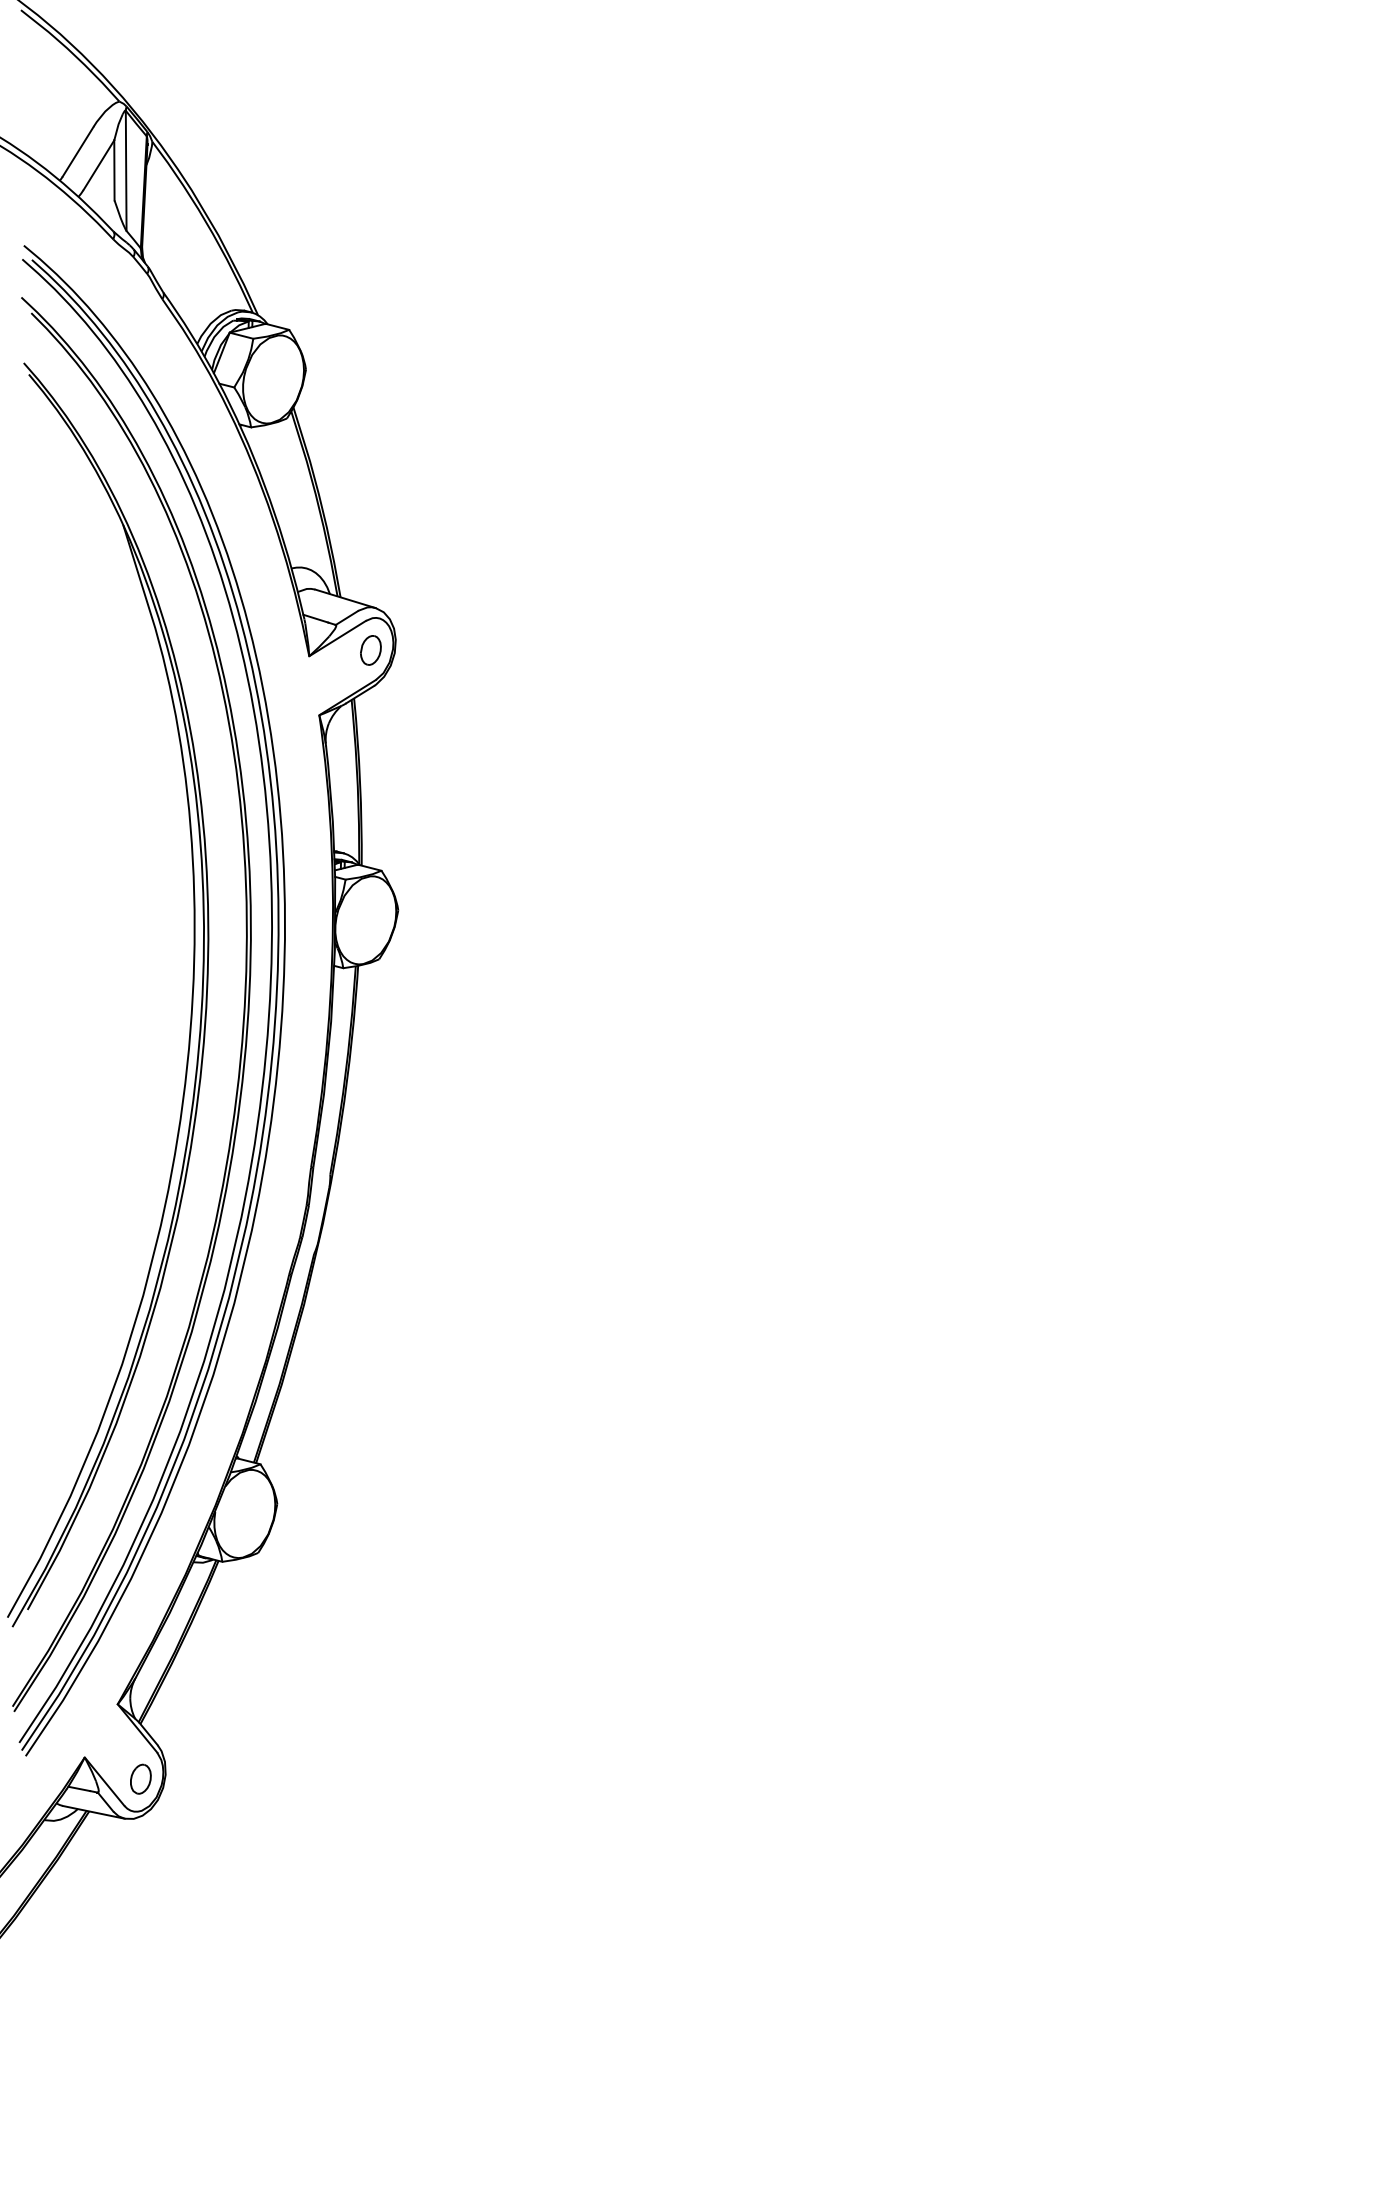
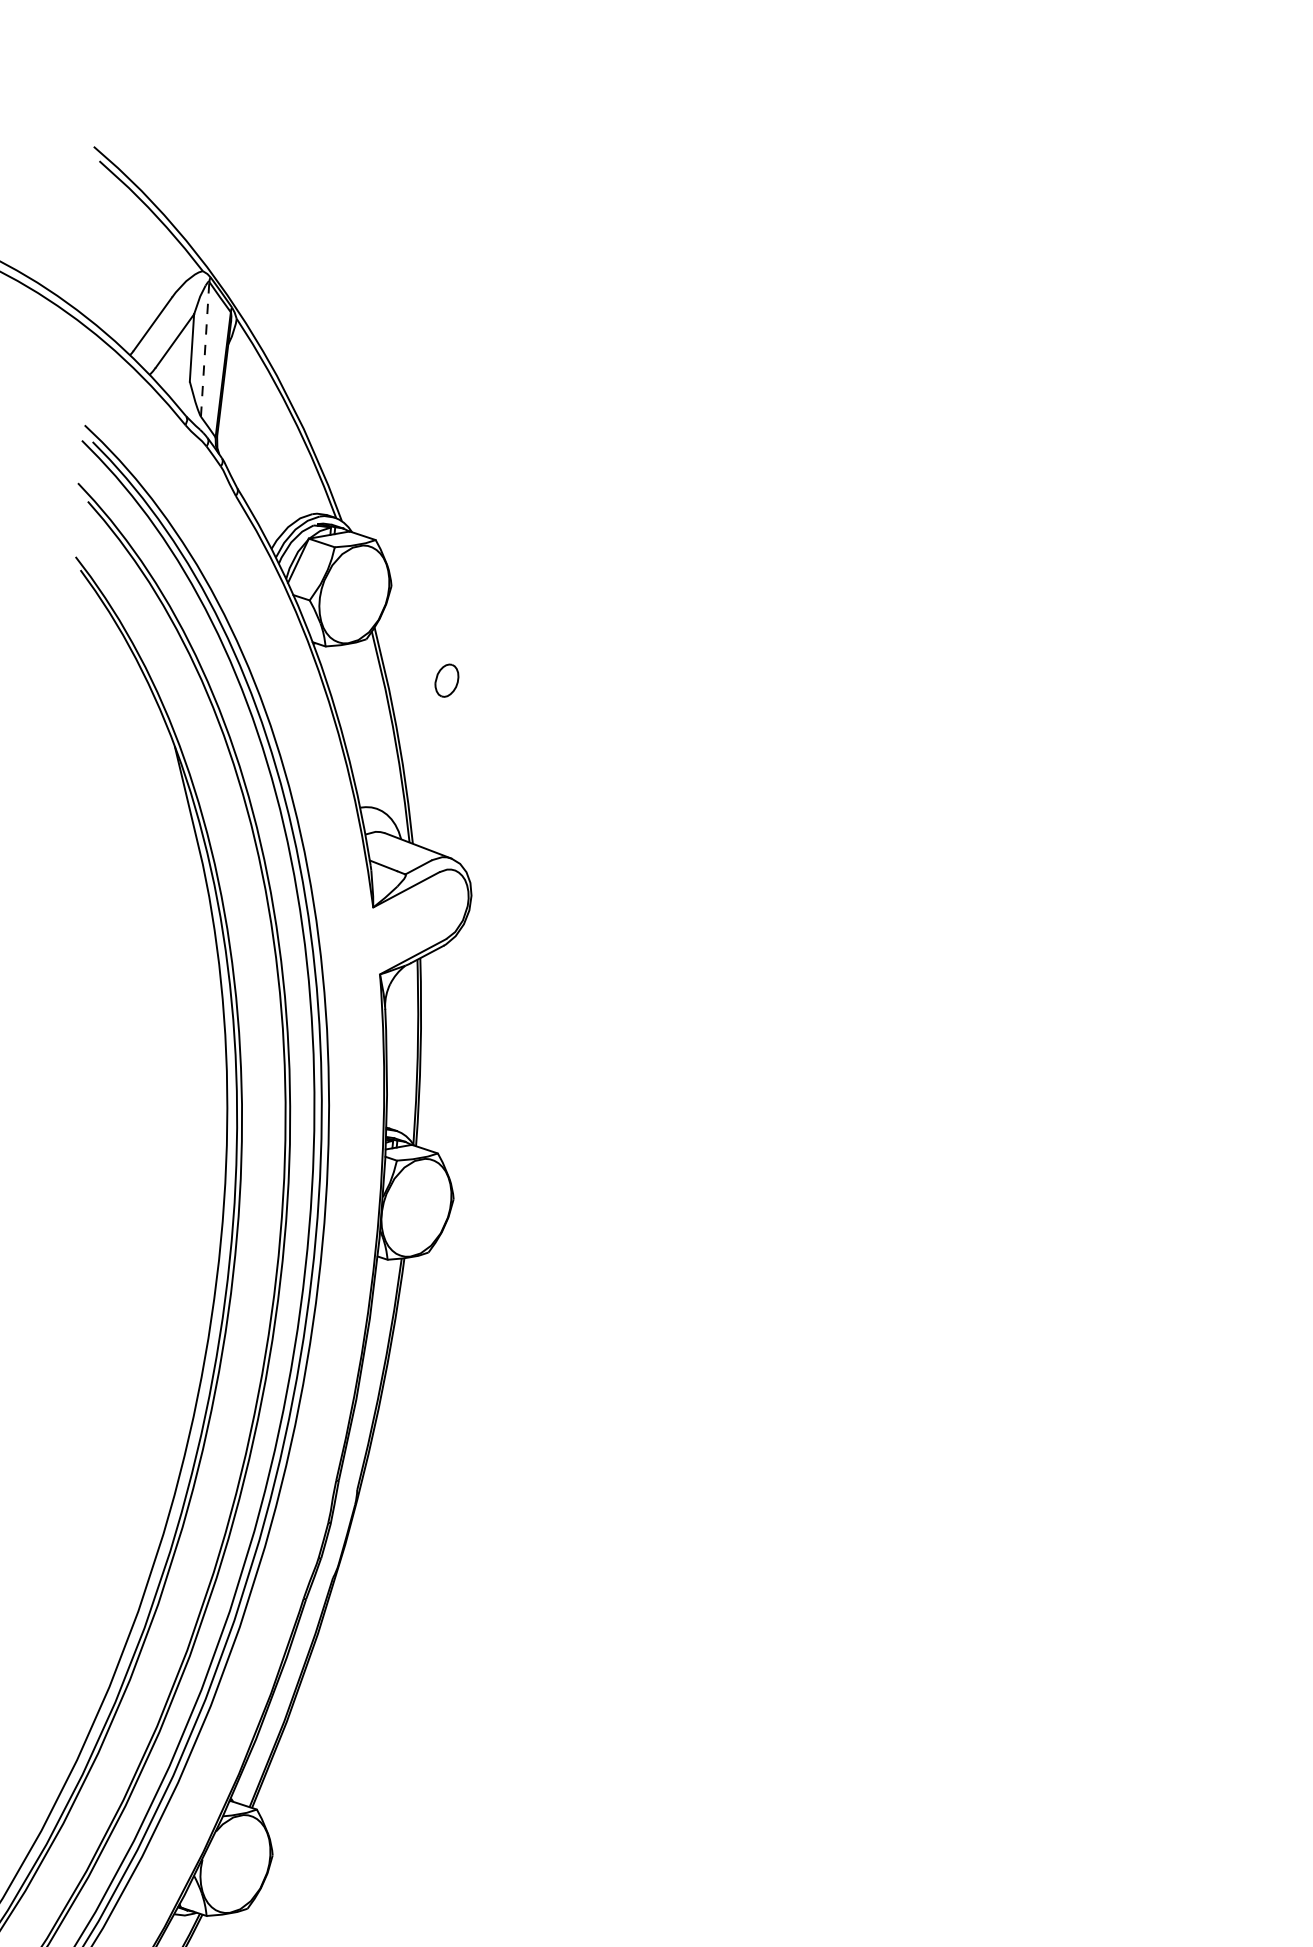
line: (126, 170) -> (205, 348), solid -> dashed
part: (370, 650) -> (446, 680), moved

